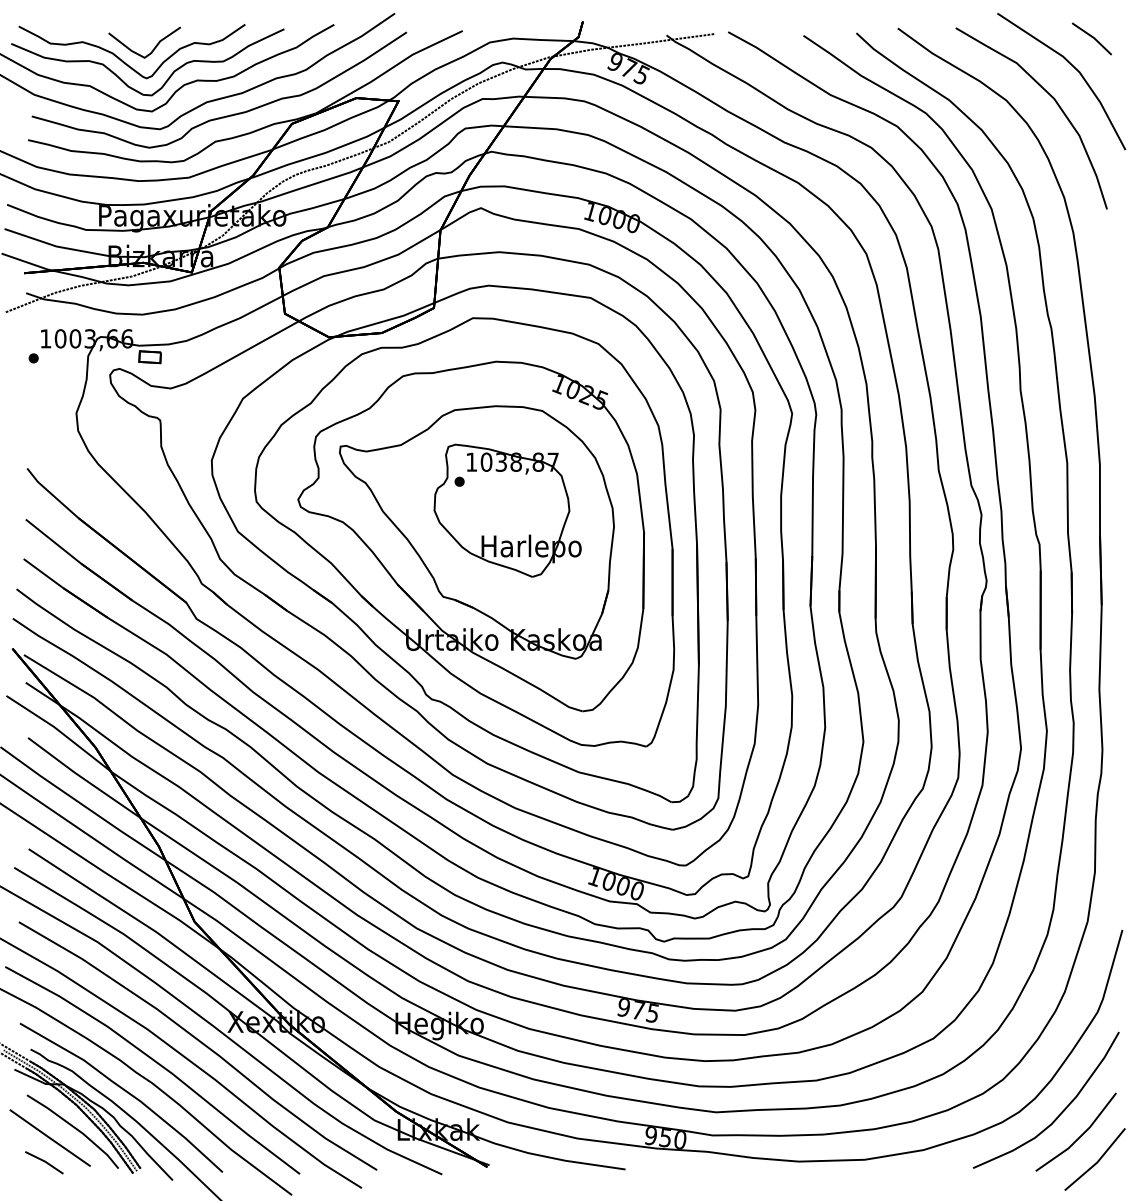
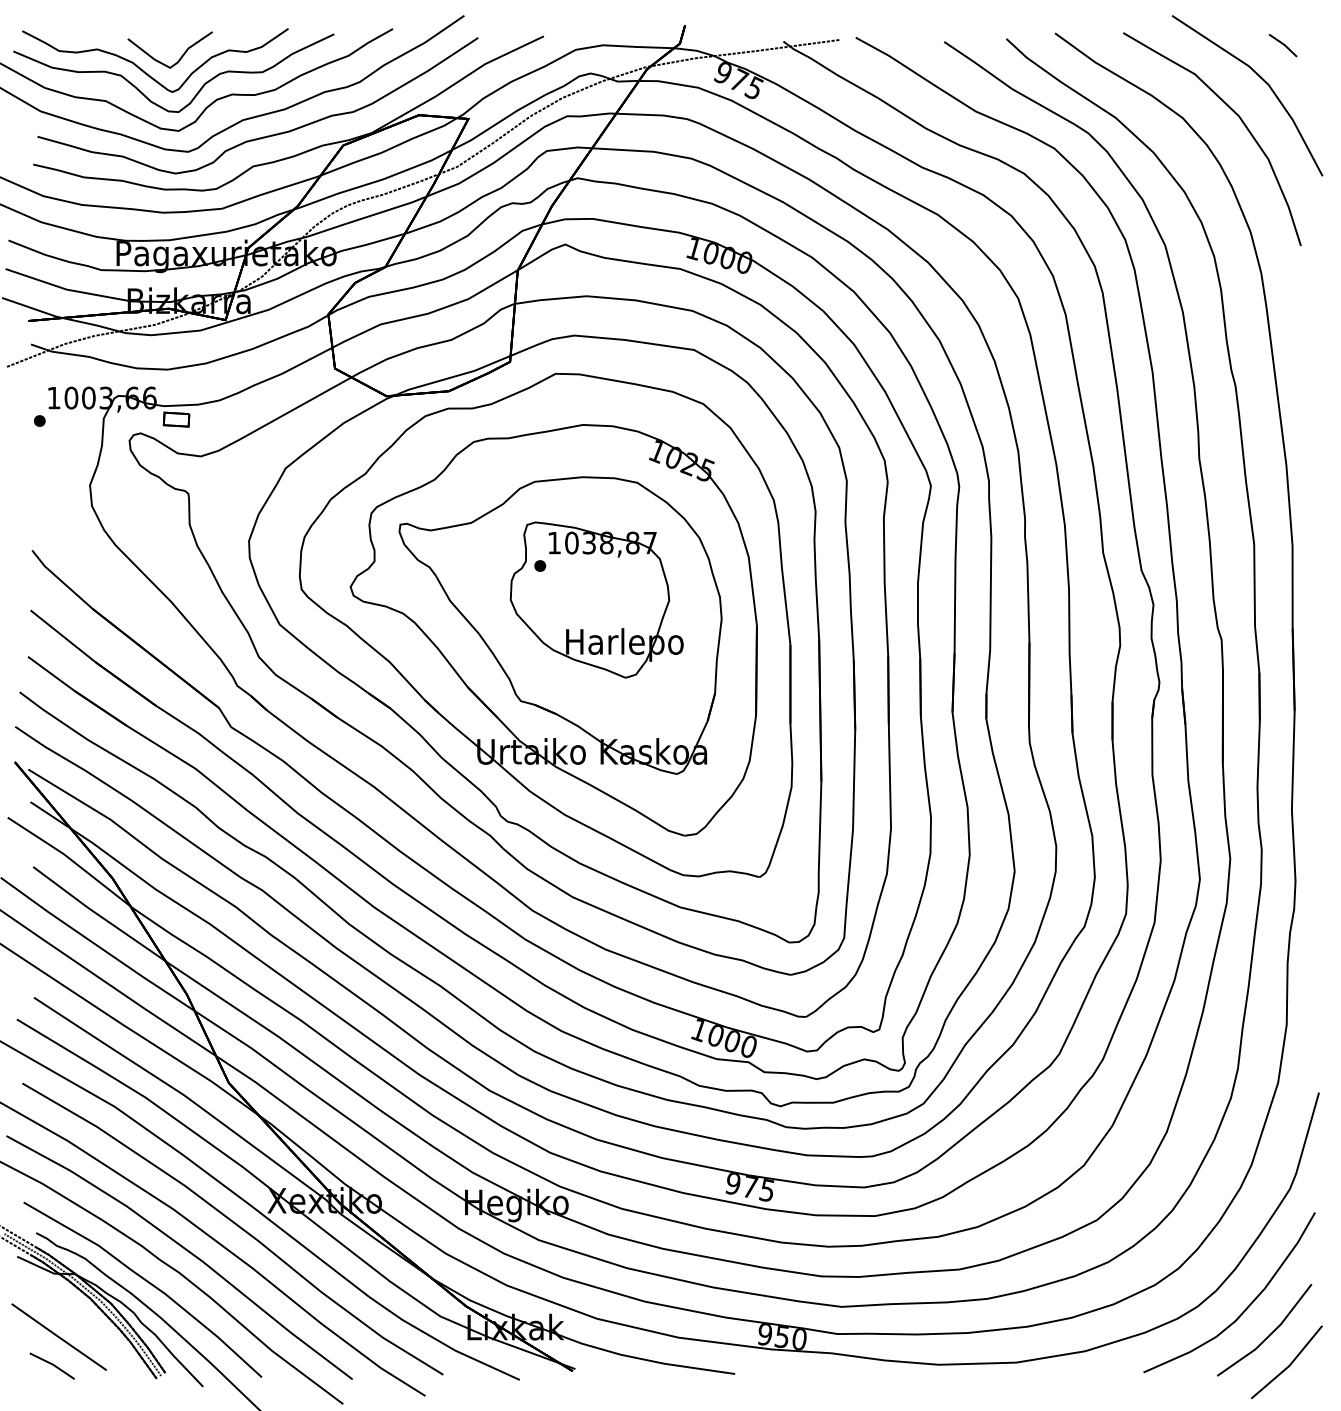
part: (1091, 38) -> (1282, 45), size x0.6
part: (72, 1131) -> (85, 1329), removed

